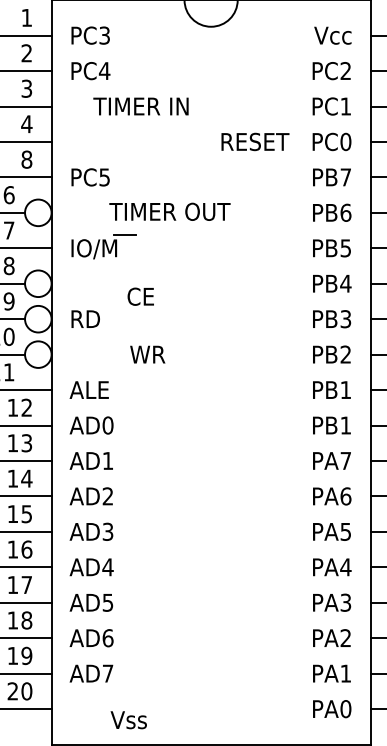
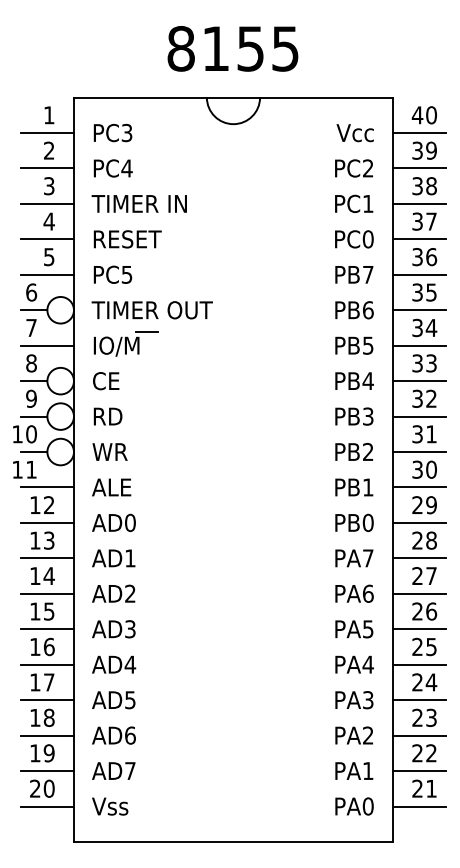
text: (140, 106) -> (138, 203), moved
text: (255, 142) -> (127, 239), moved
text: (26, 160) -> (48, 257), 8 -> 5
text: (169, 212) -> (151, 310), moved
text: (141, 297) -> (106, 381), moved
text: (147, 354) -> (109, 451), moved
text: (345, 425) -> (367, 522), PB1 -> PB0
text: (129, 720) -> (110, 806), moved

